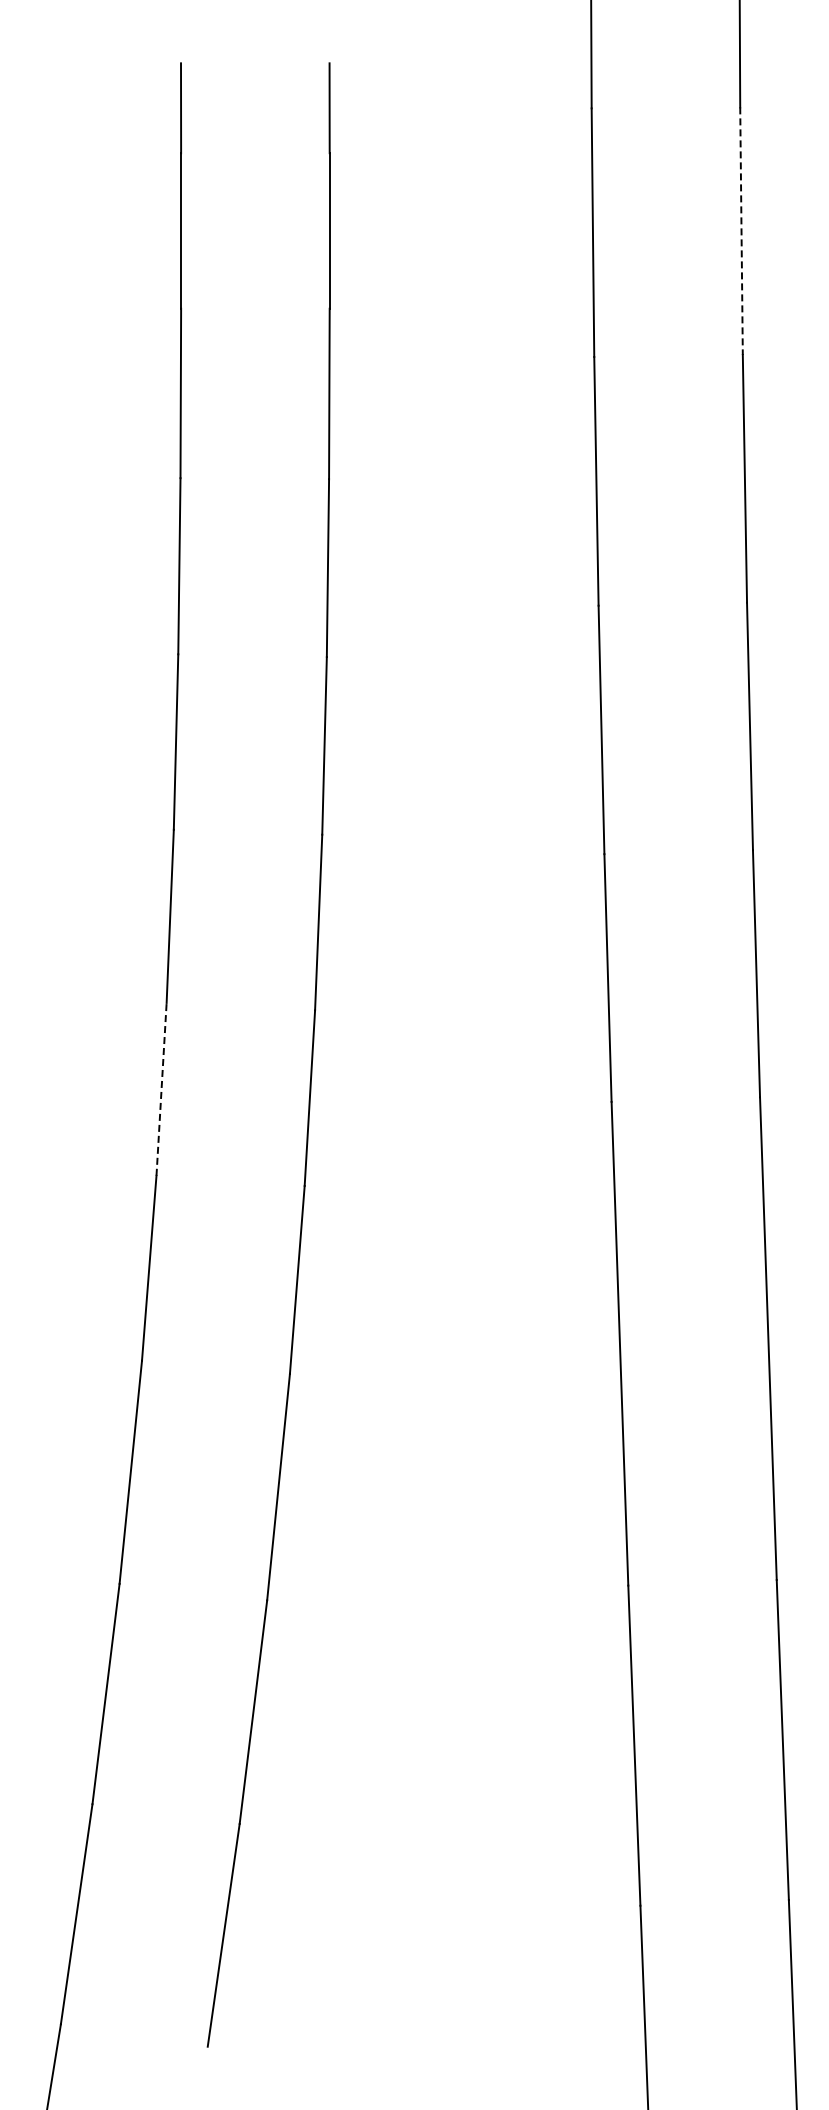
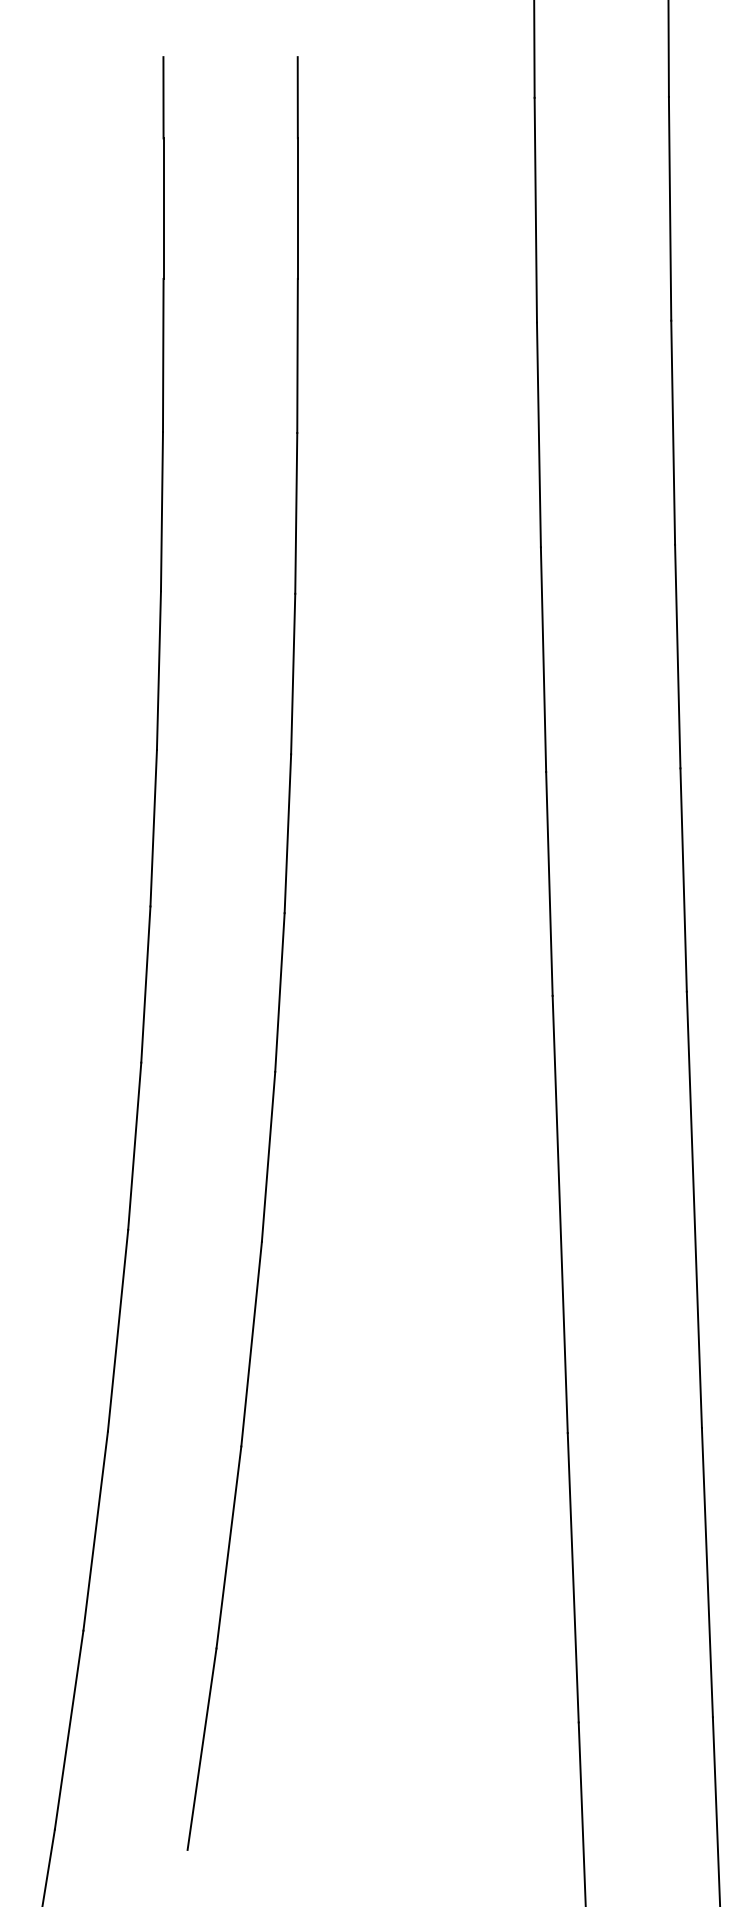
line: (741, 231) -> (670, 209), dashed -> solid
line: (161, 1089) -> (145, 984), dashed -> solid

